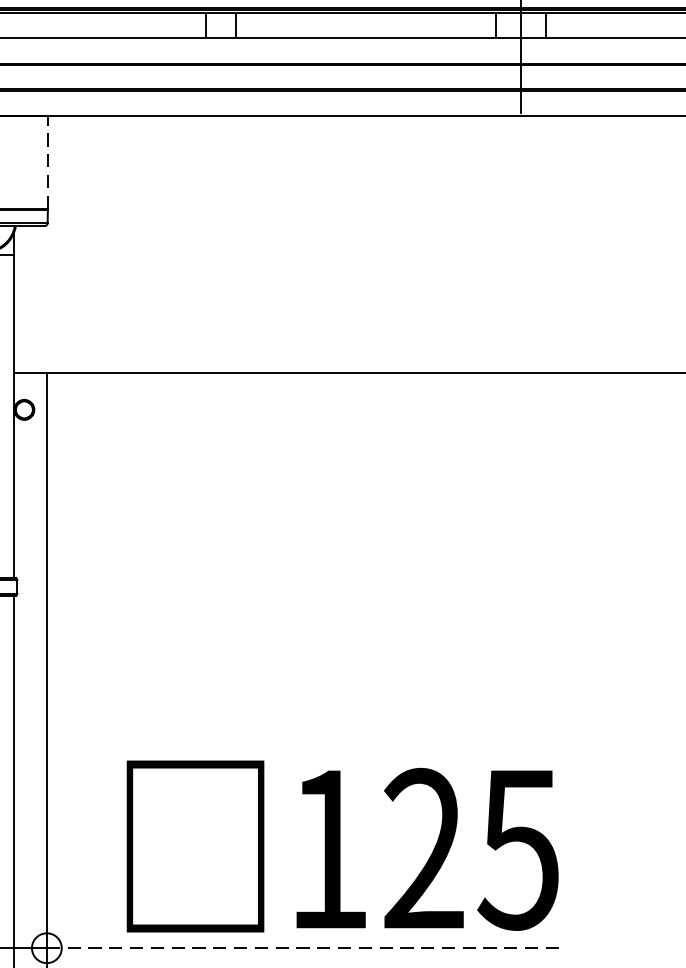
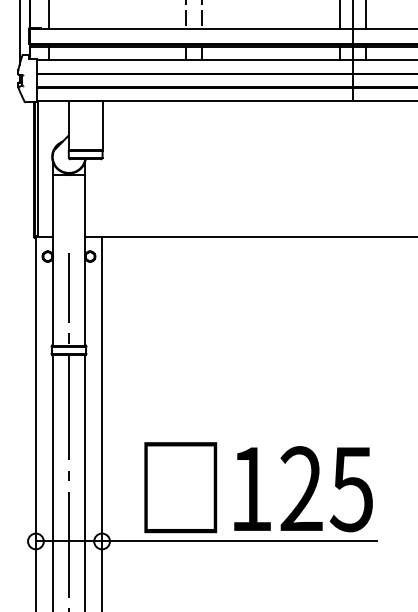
line: (47, 162) -> (102, 125), dashed -> solid
line: (308, 948) -> (240, 541), dashed -> solid

